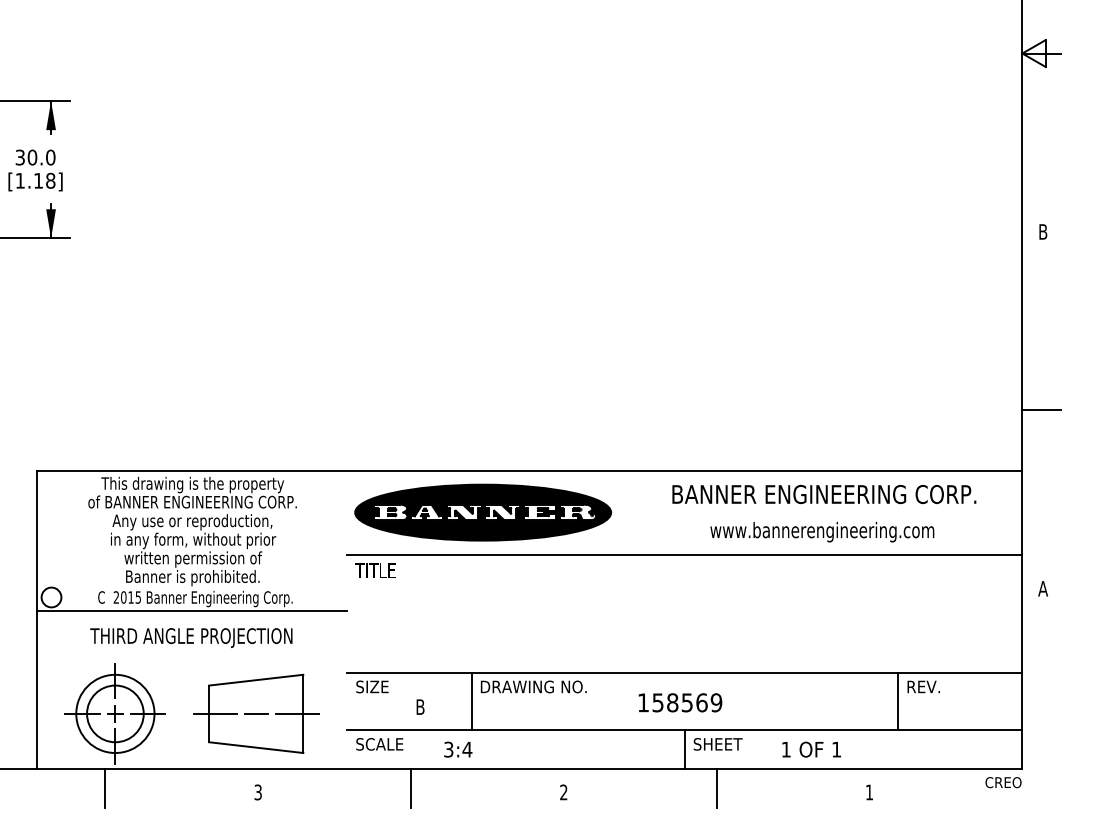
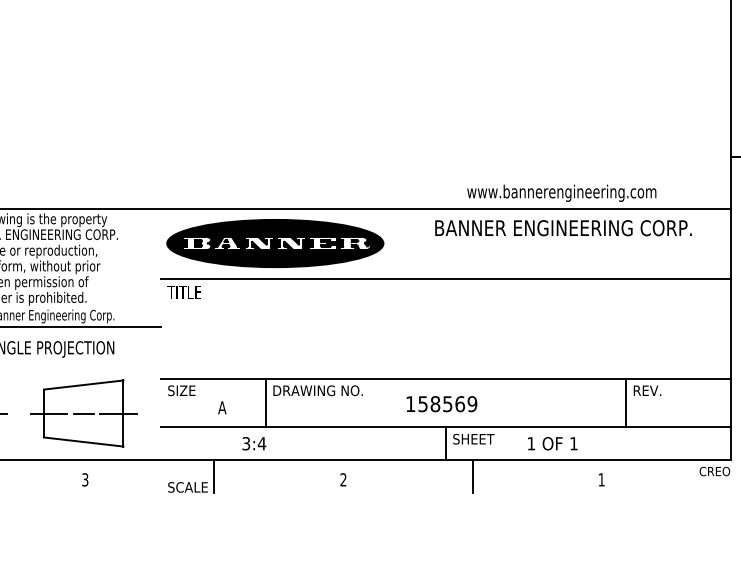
text: (822, 532) -> (561, 193), moved
text: (420, 706) -> (222, 407), B -> A
text: (379, 744) -> (187, 487), moved

